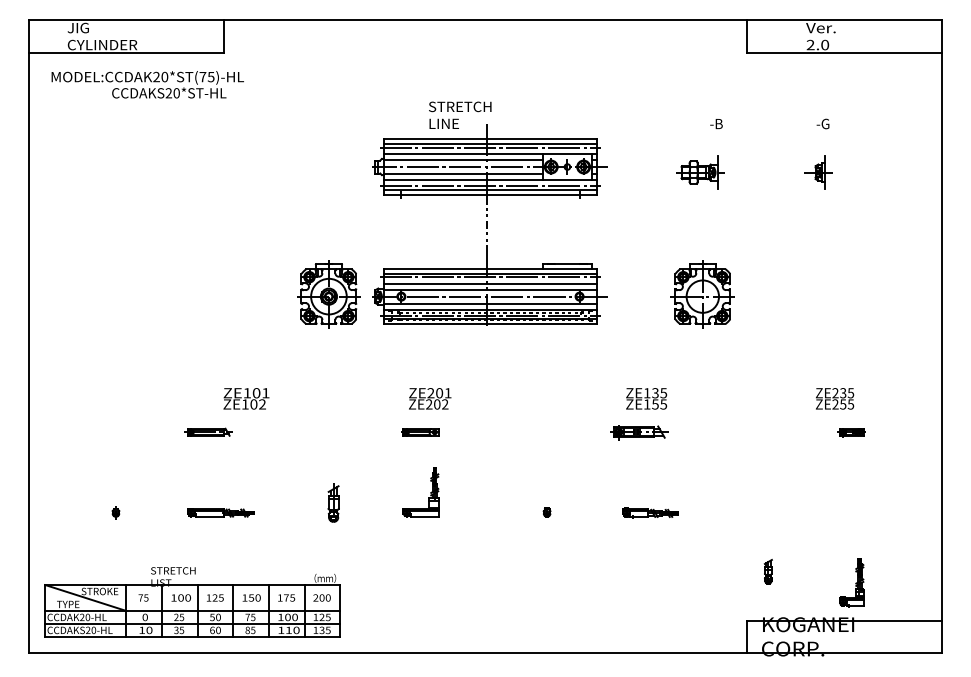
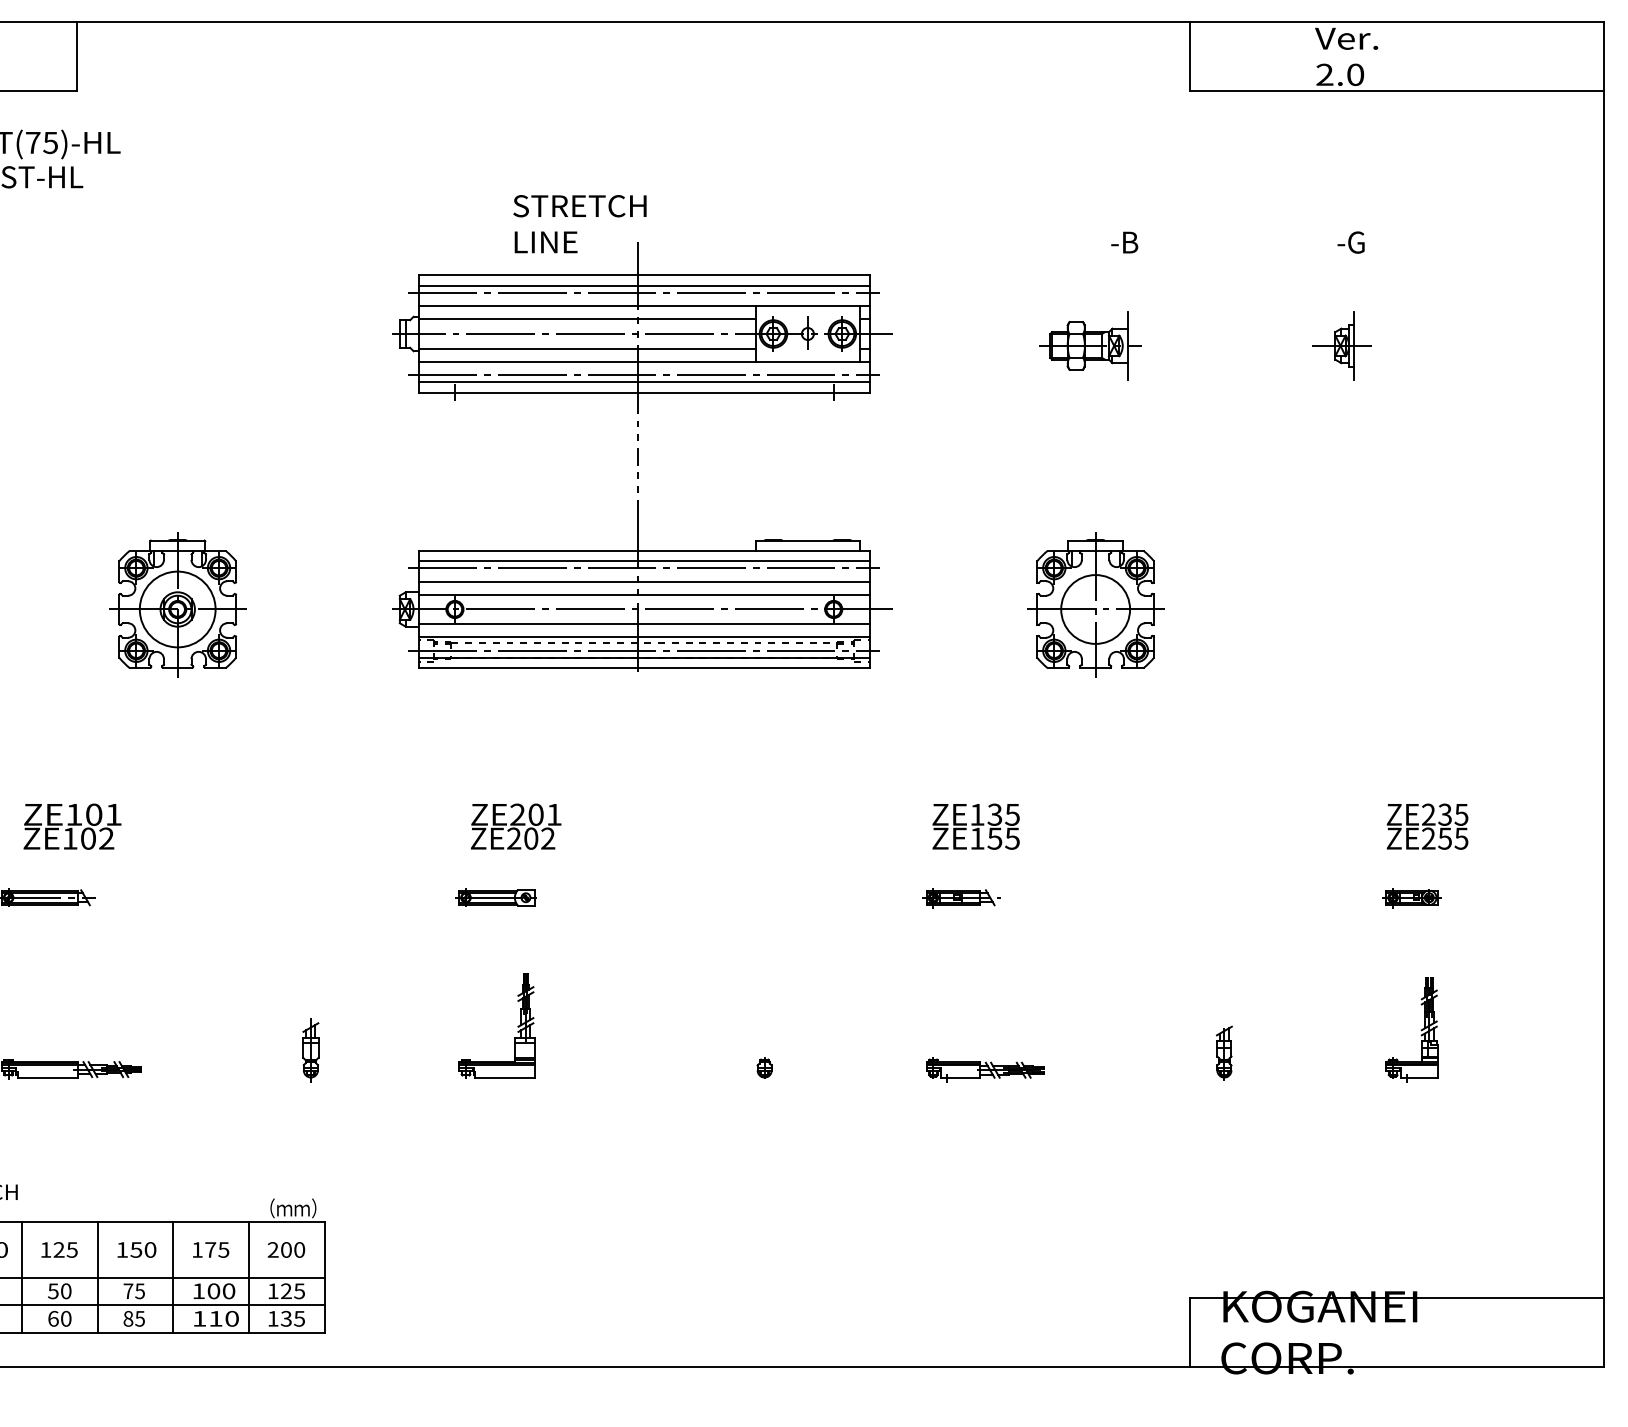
part: (328, 294) -> (176, 604), moved
text: (246, 398) -> (72, 825), moved
text: (835, 398) -> (1428, 825), moved
part: (639, 432) -> (961, 898), size x0.62
part: (333, 503) -> (310, 1049), size x0.71
part: (767, 571) -> (1222, 1051), moved
part: (851, 582) -> (1411, 1027), moved

